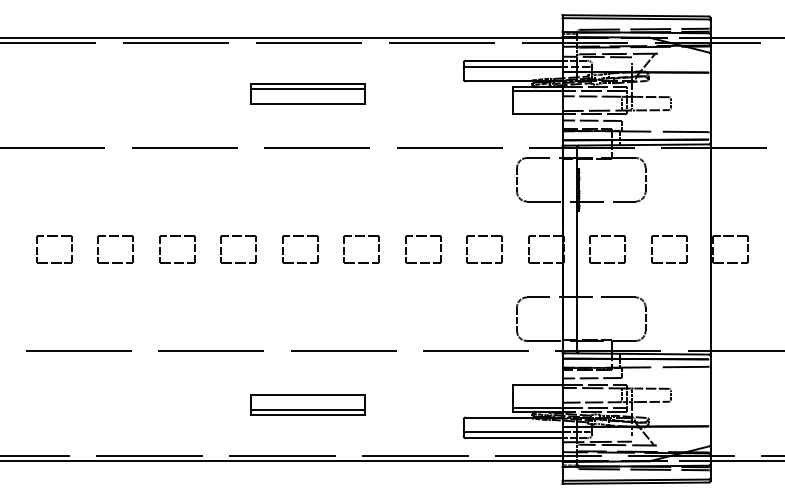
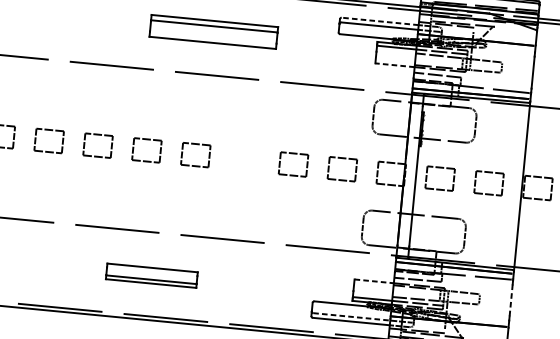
line: (513, 60) -> (379, 21), solid -> dashed
part: (307, 93) -> (213, 31), size x1.4
line: (537, 113) -> (394, 65), solid -> dashed
part: (361, 236) -> (245, 149), removed
line: (537, 385) -> (373, 281), solid -> dashed
line: (710, 393) -> (510, 300), solid -> dashed
part: (307, 404) -> (151, 275), moved
line: (514, 432) -> (352, 316), solid -> dashed

